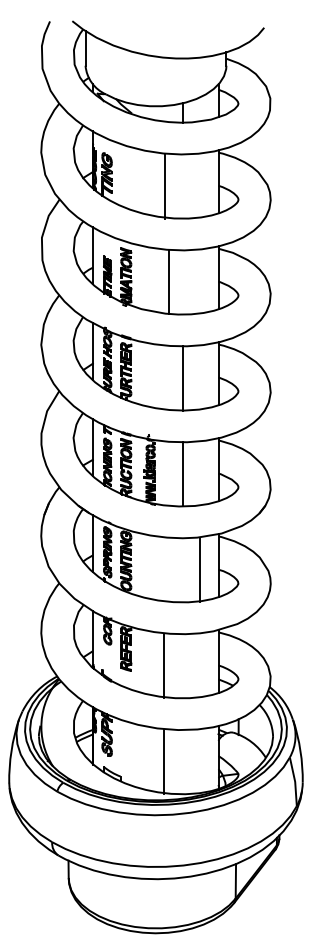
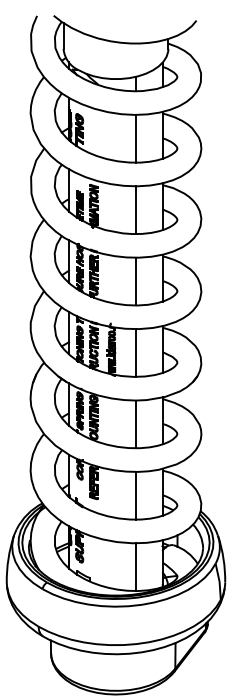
line: (164, 186) -> (135, 138), moved
line: (168, 282) -> (135, 210), moved
line: (199, 570) -> (135, 424), moved
line: (163, 666) -> (135, 495), moved
line: (163, 761) -> (135, 566), moved

